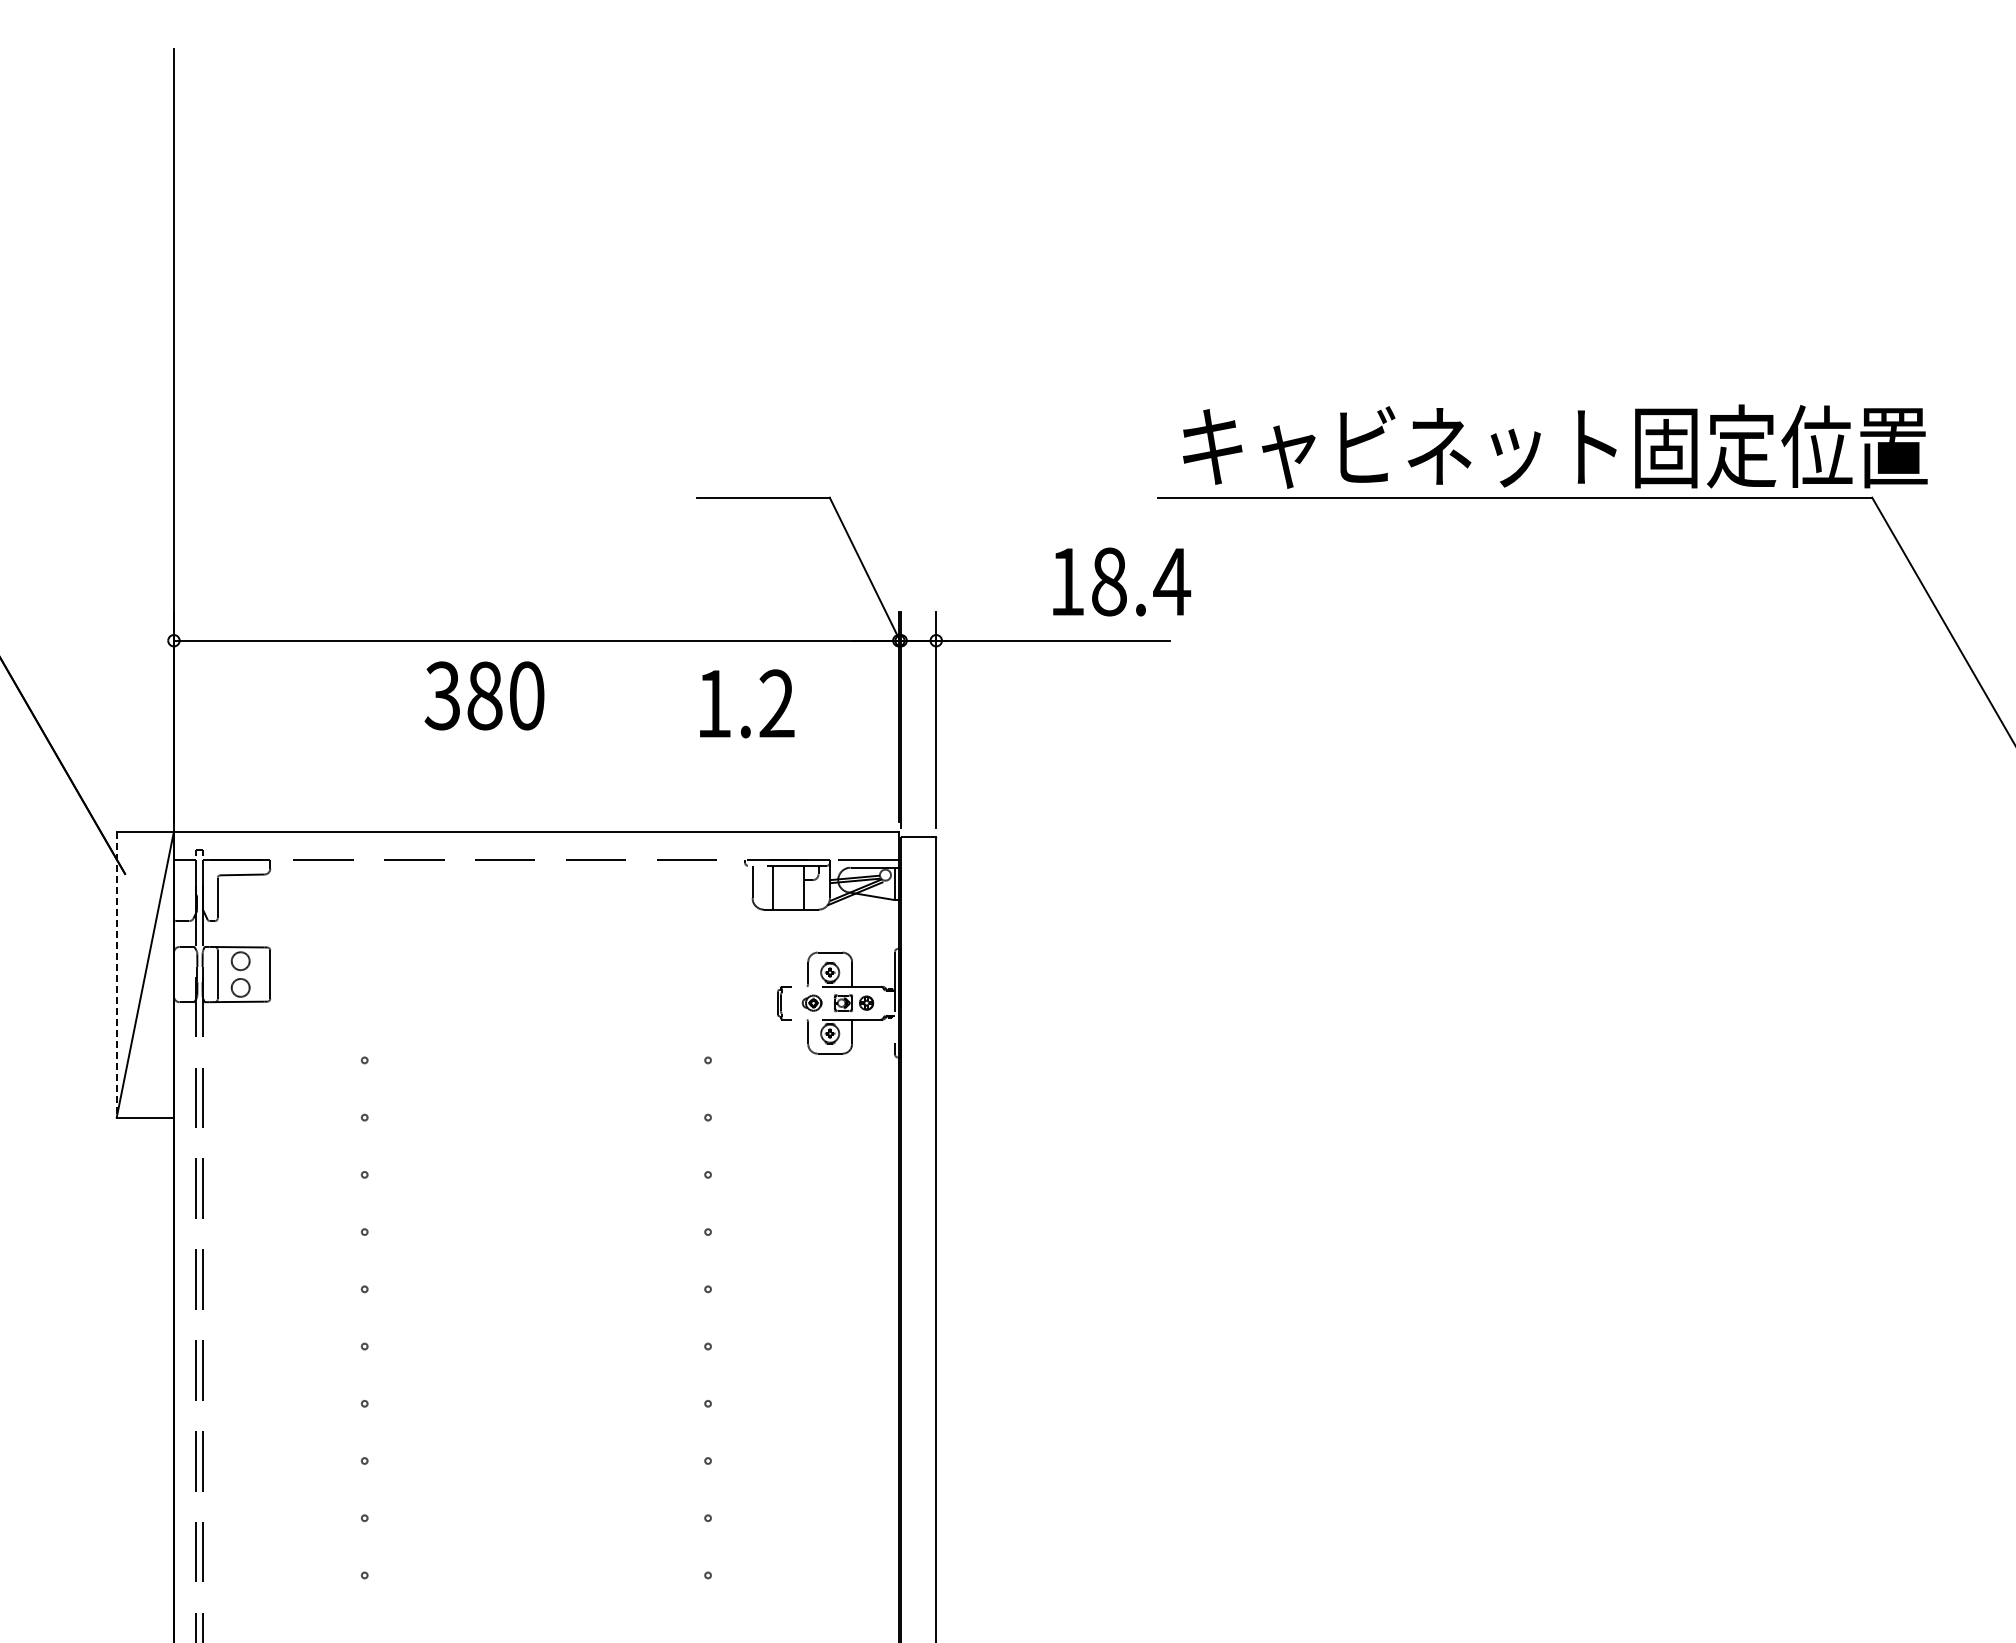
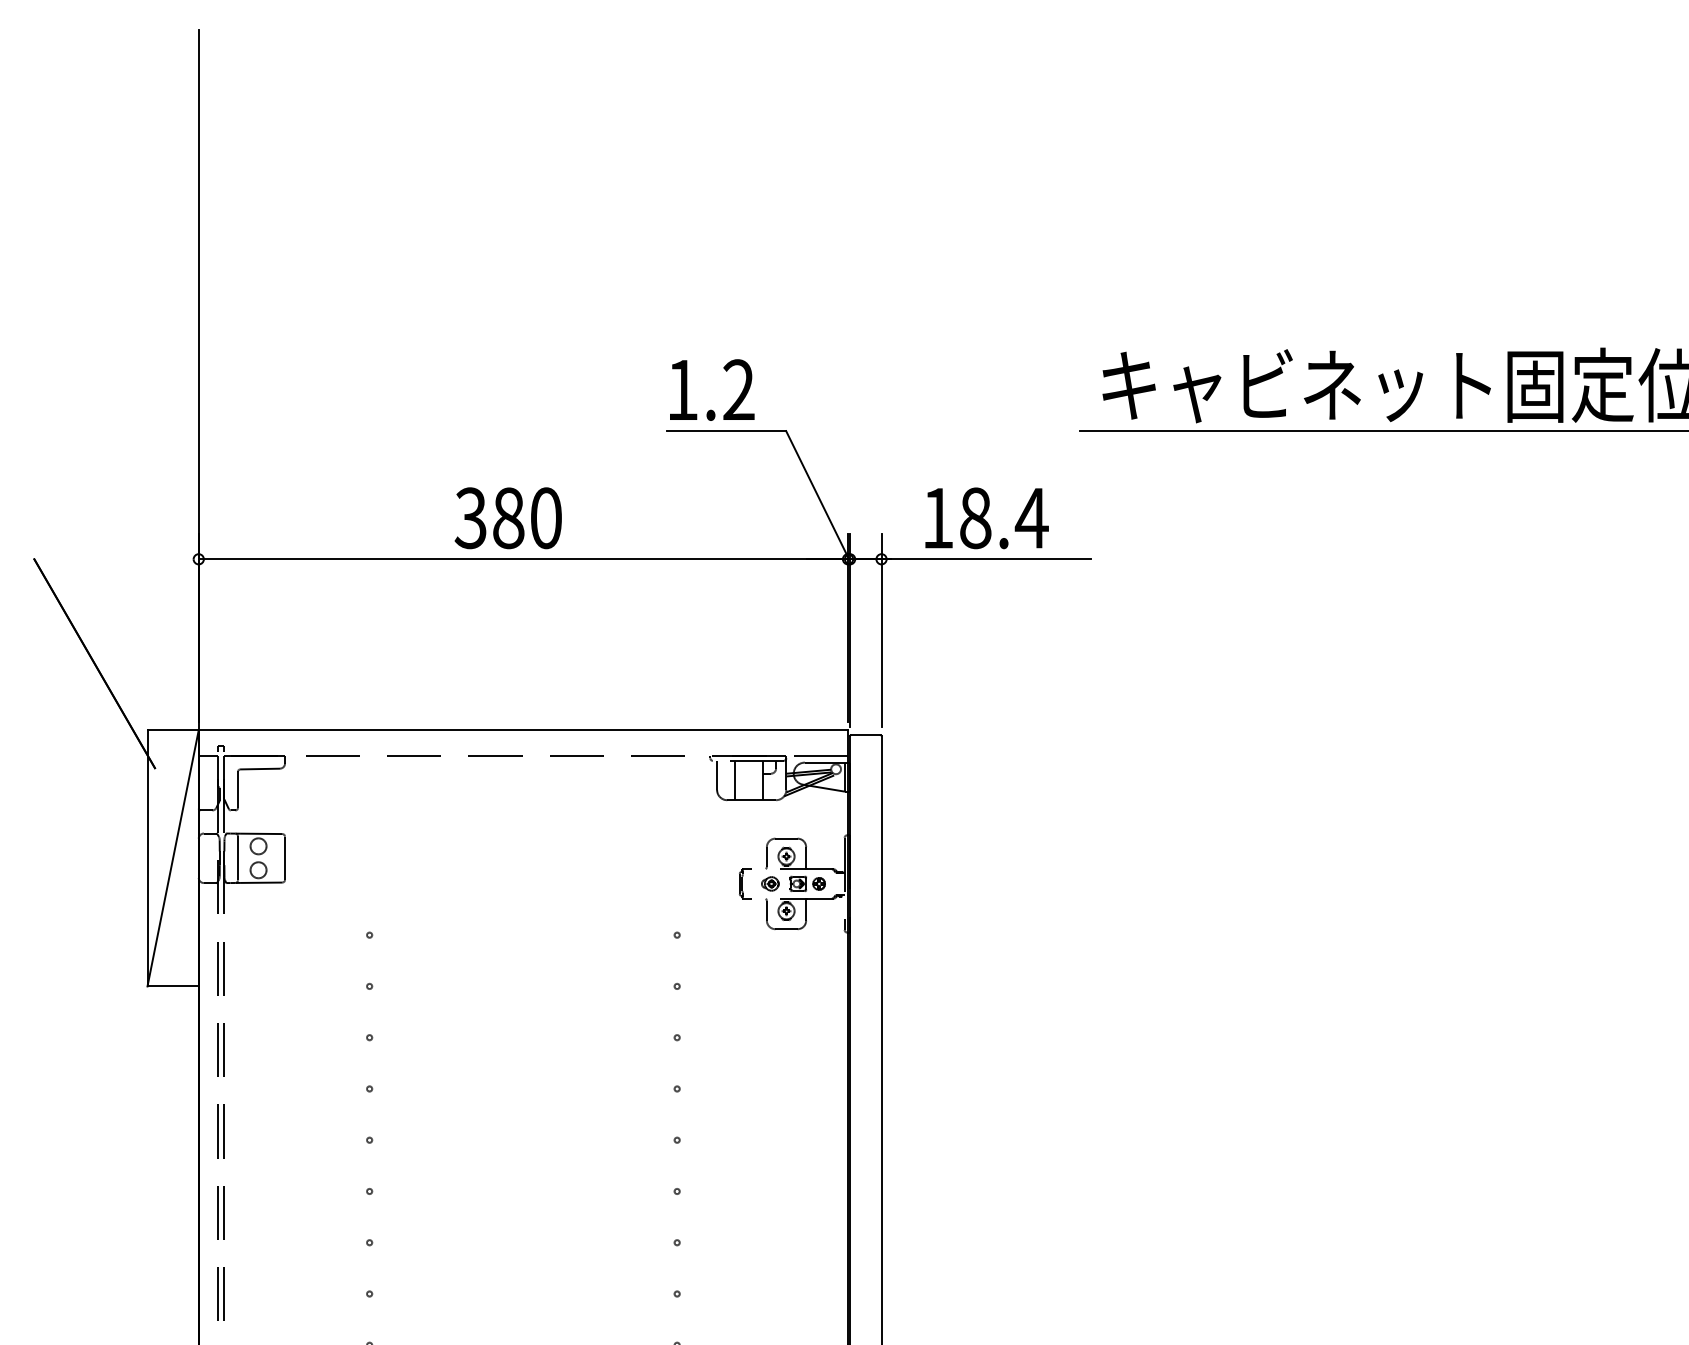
text: (1122, 581) -> (987, 517), moved
text: (484, 695) -> (508, 517), moved
text: (747, 703) -> (712, 389), moved
line: (116, 975) -> (147, 859), dashed -> solid

